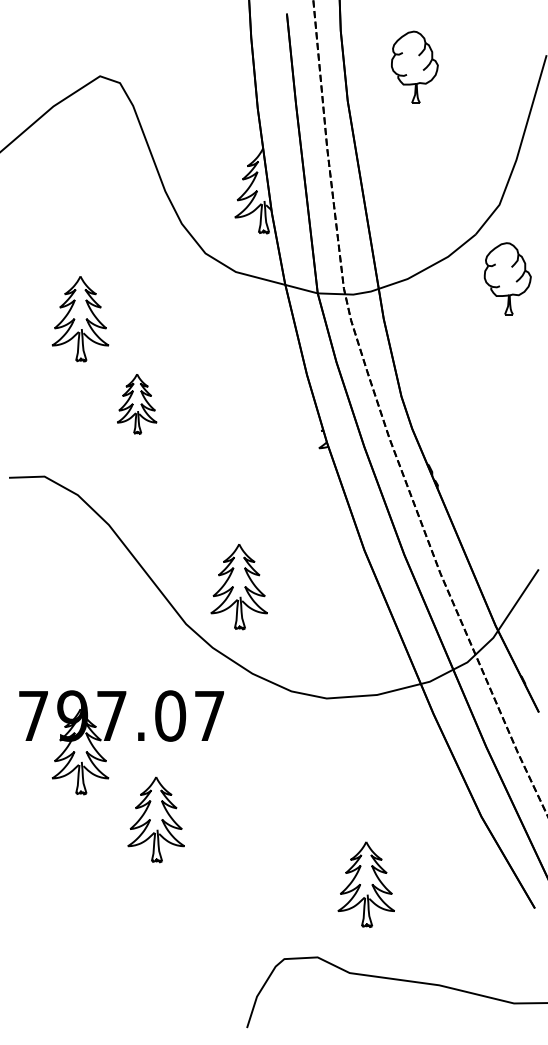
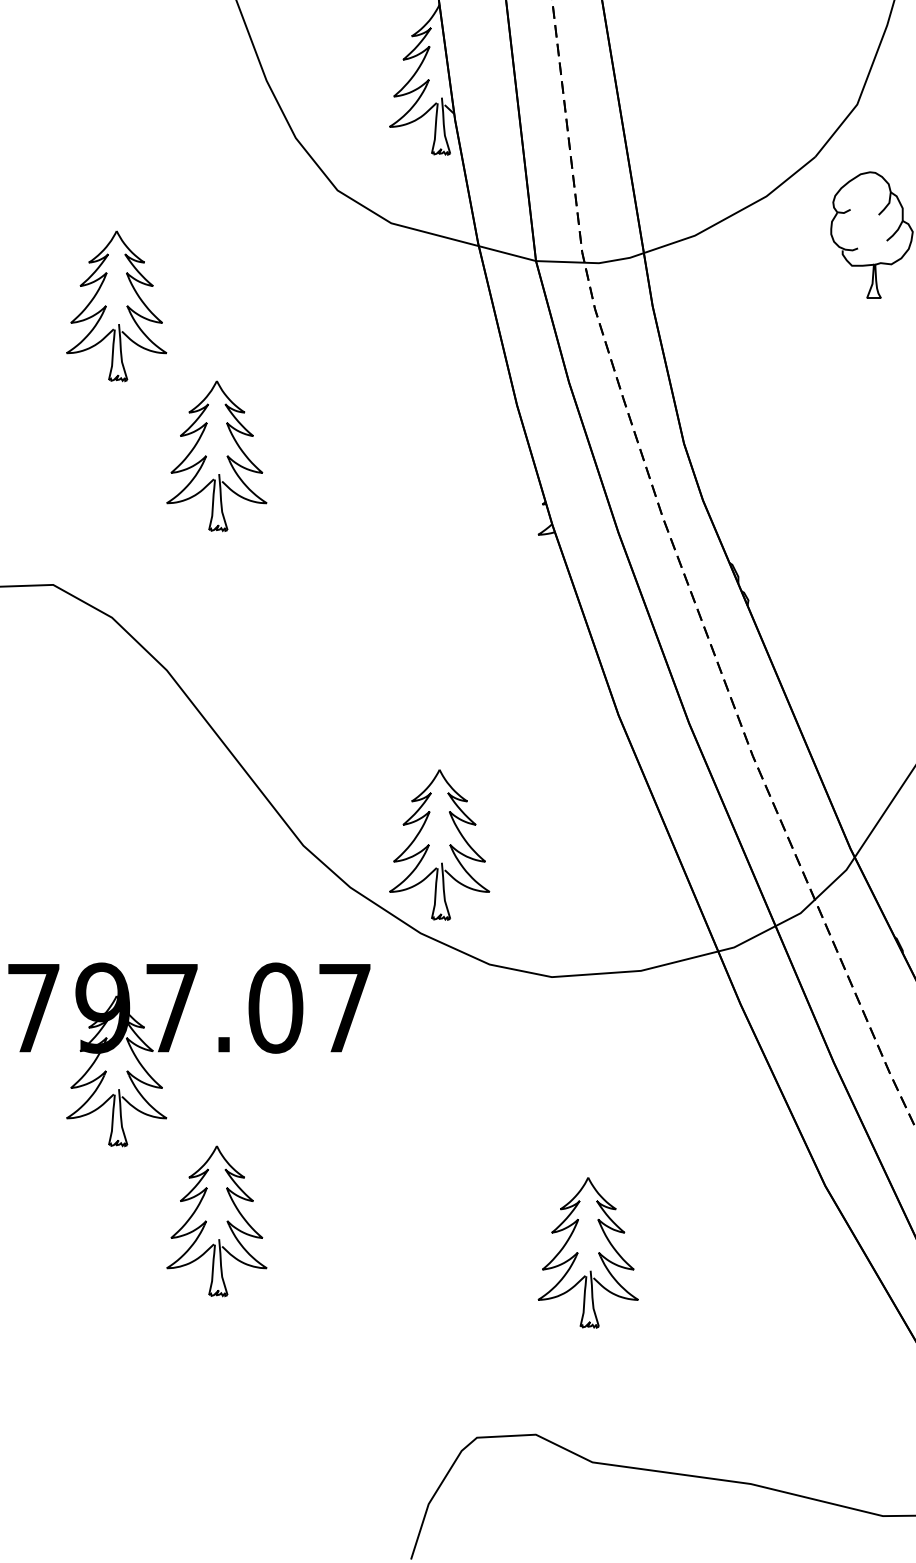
part: (136, 404) -> (215, 457), size x1.43
part: (238, 587) -> (438, 846), moved
part: (155, 819) -> (215, 1221), moved
part: (365, 884) -> (586, 1252), moved

